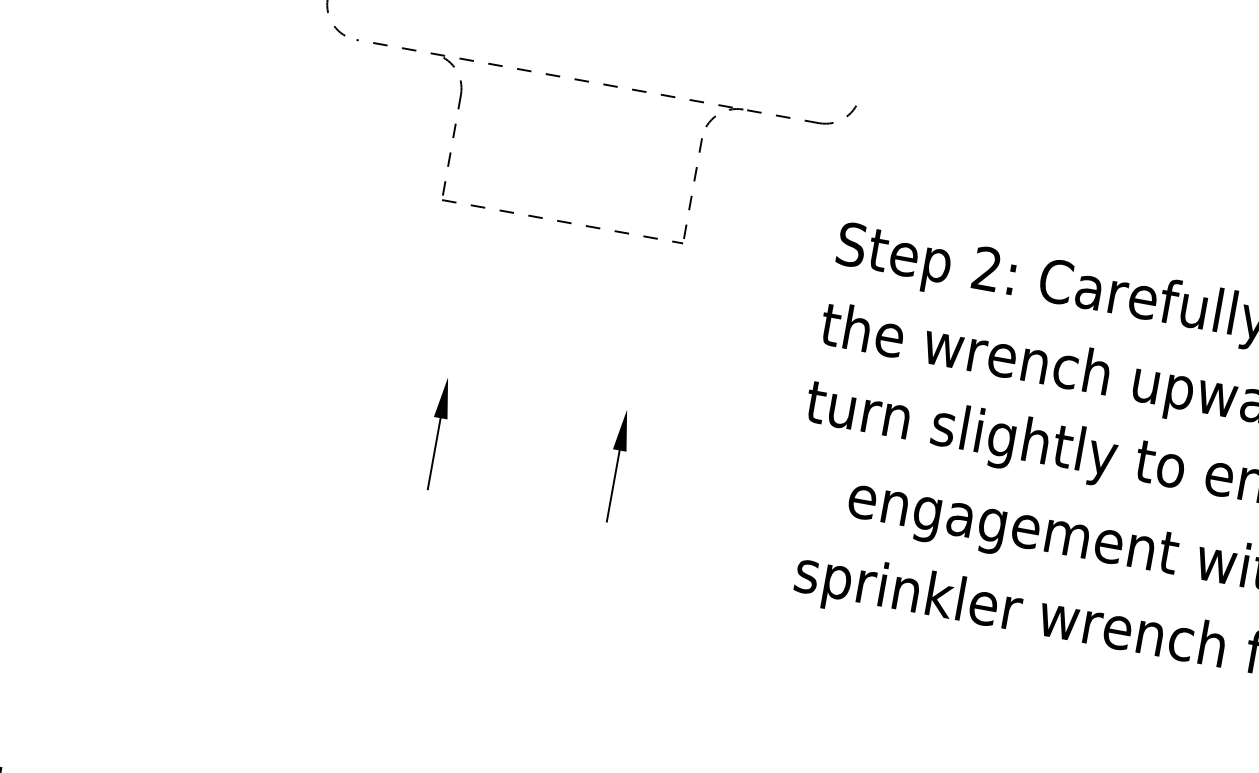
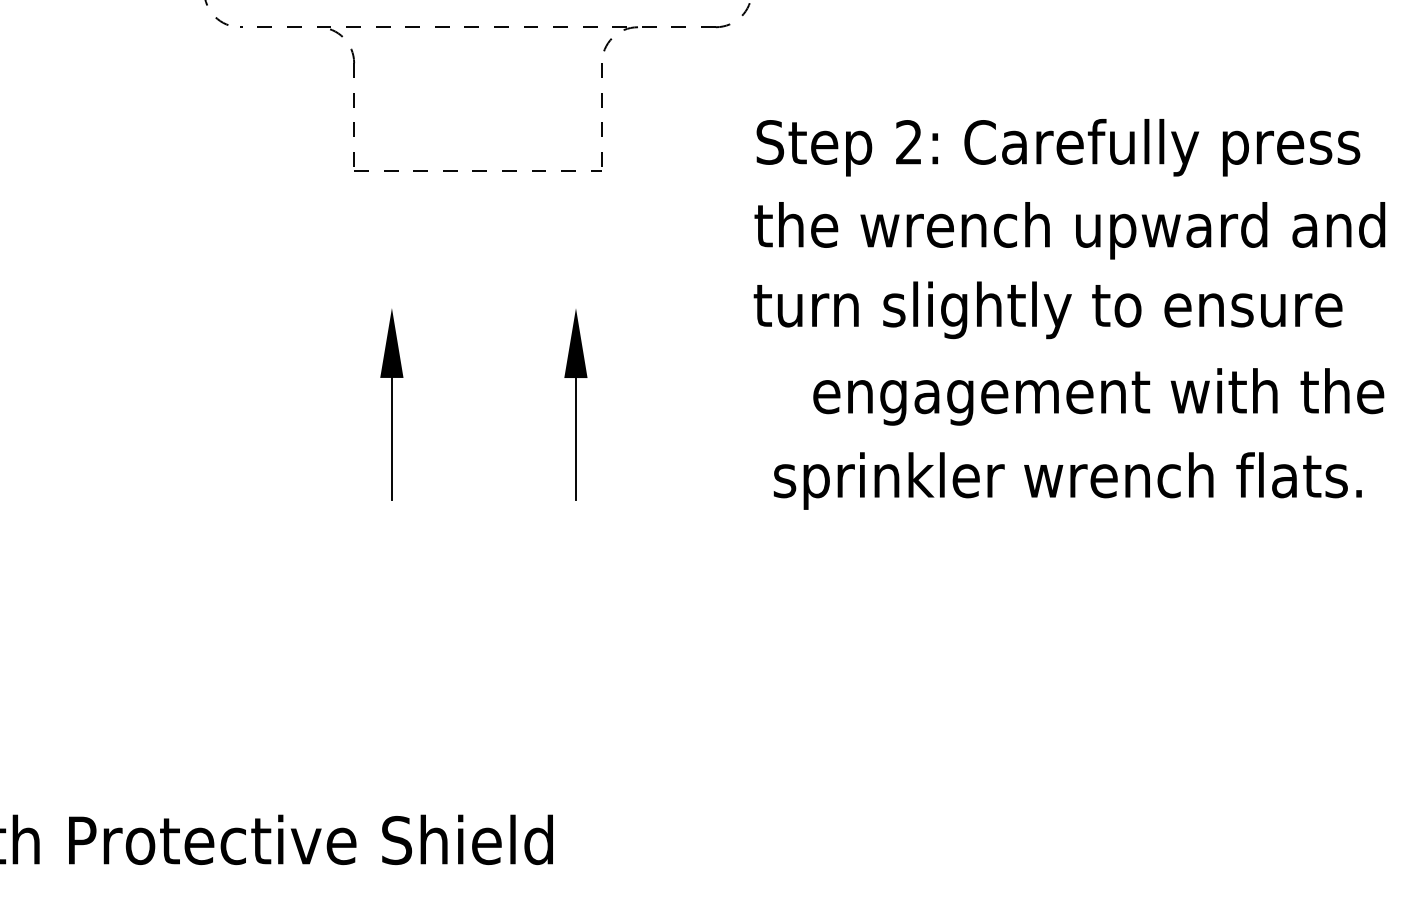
part: (437, 433) -> (391, 404), size x1.67
part: (616, 465) -> (575, 404), size x1.67

